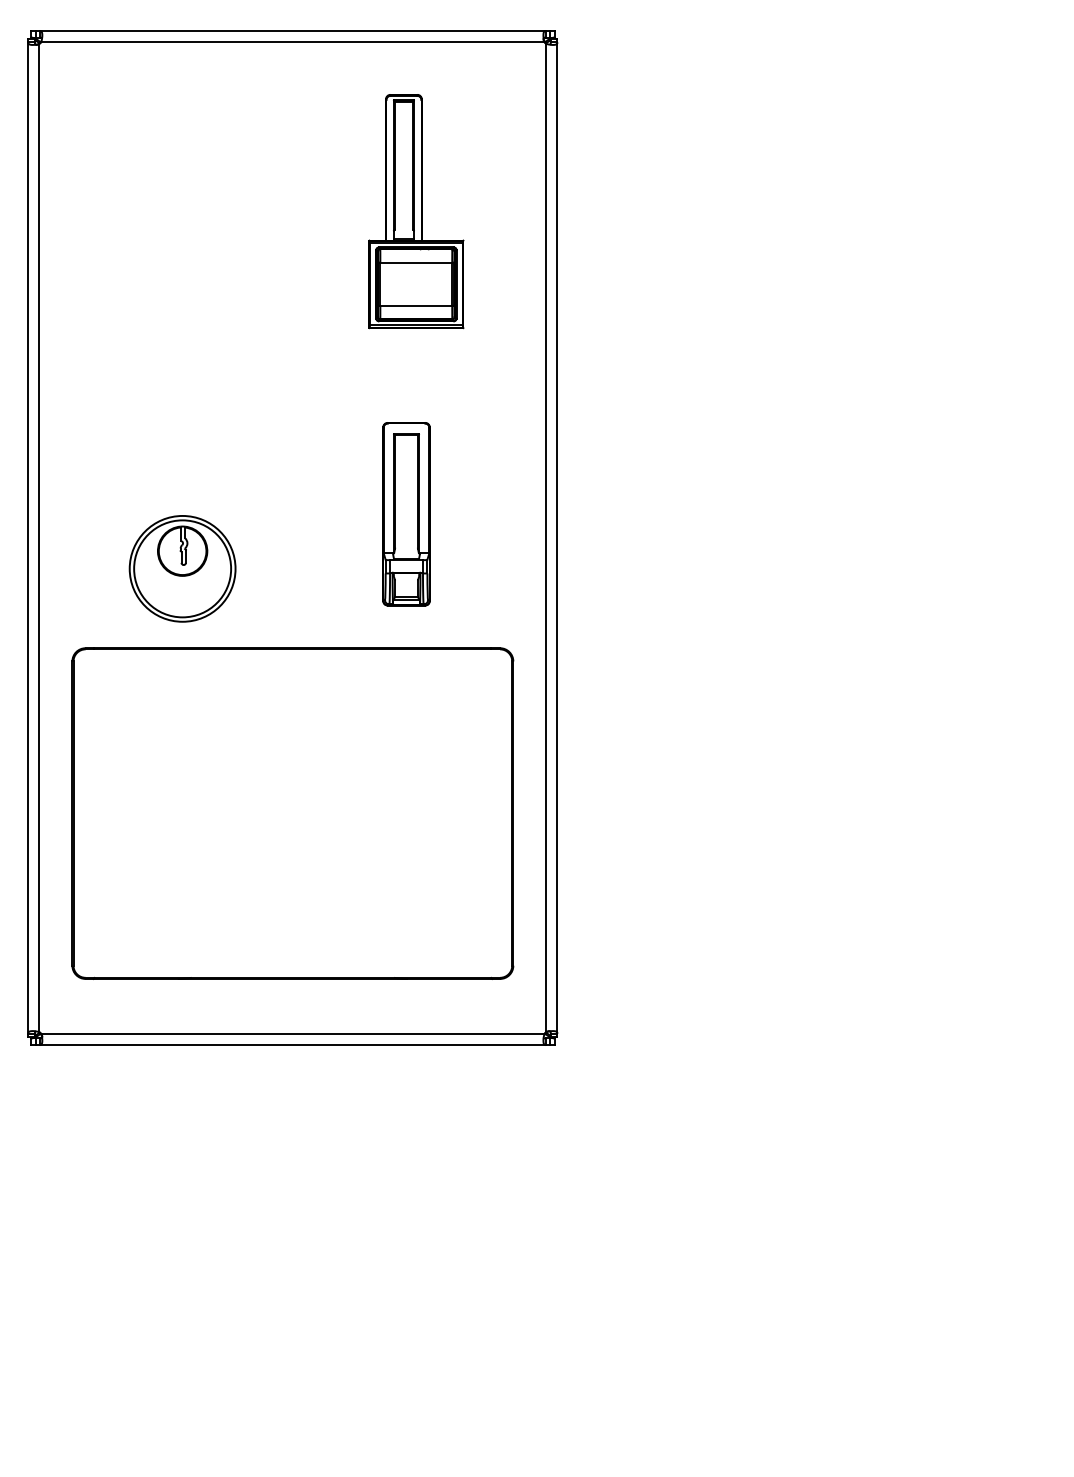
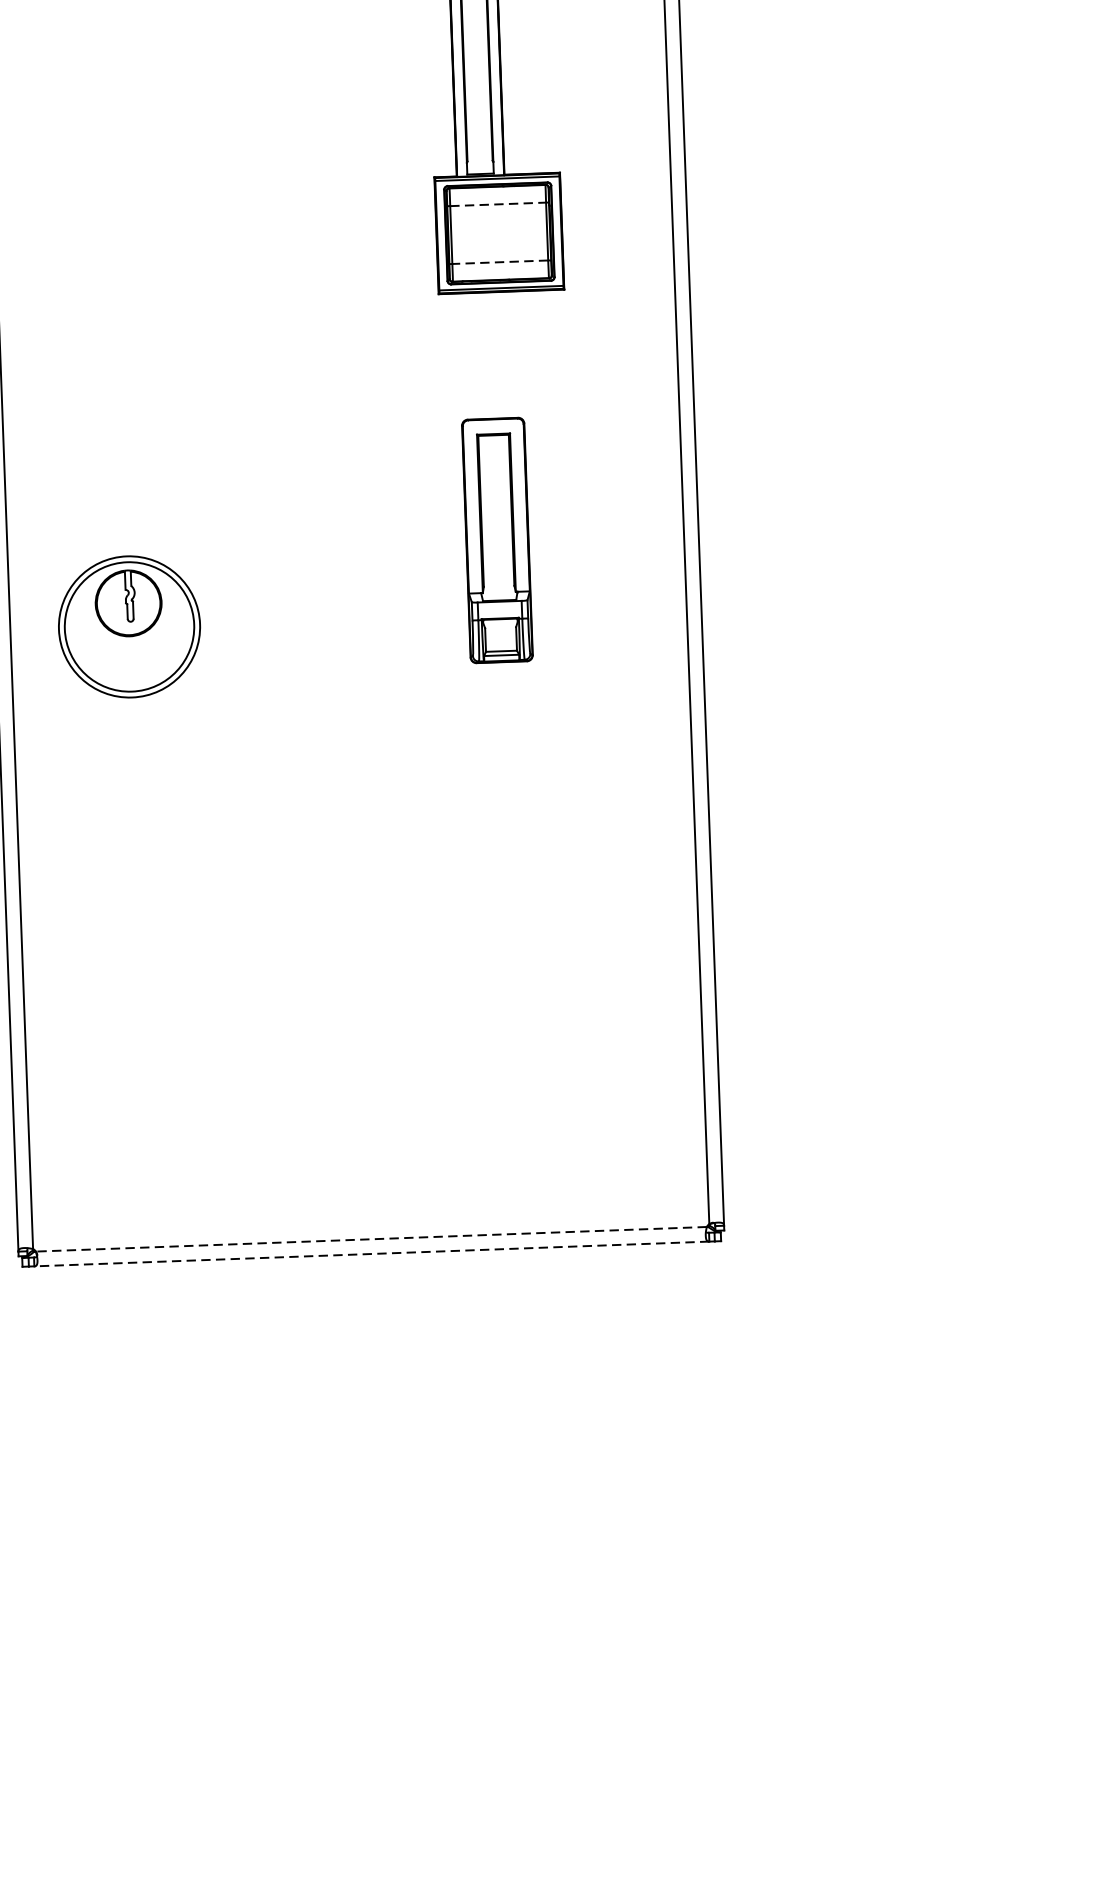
line: (416, 262) -> (498, 204), solid -> dashed
line: (416, 305) -> (500, 261), solid -> dashed
part: (182, 568) -> (129, 626), moved
part: (292, 813) -> (360, 945), removed
line: (292, 1034) -> (370, 1239), solid -> dashed
line: (292, 1045) -> (371, 1254), solid -> dashed

